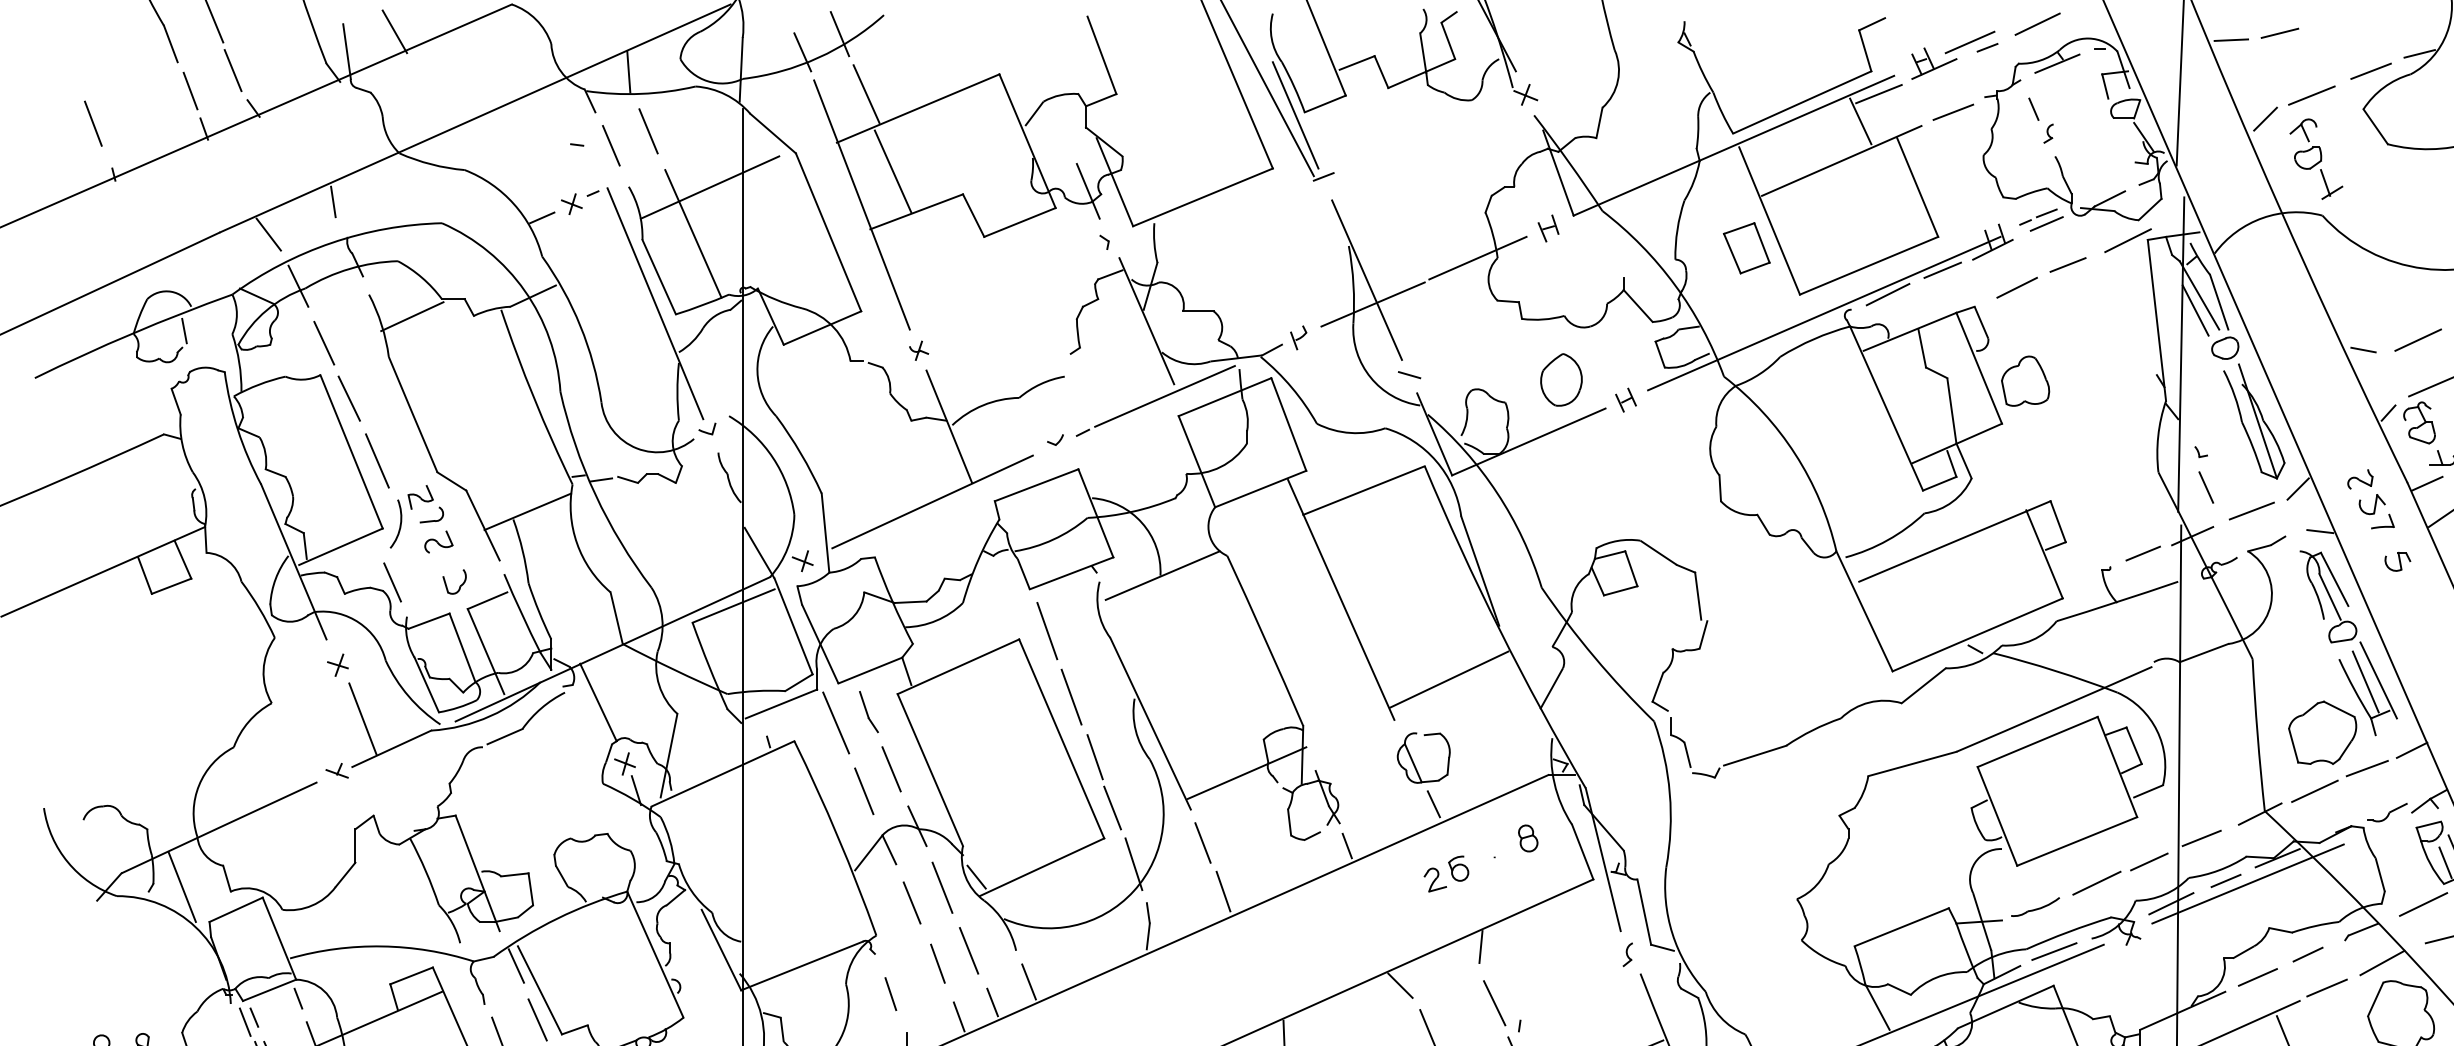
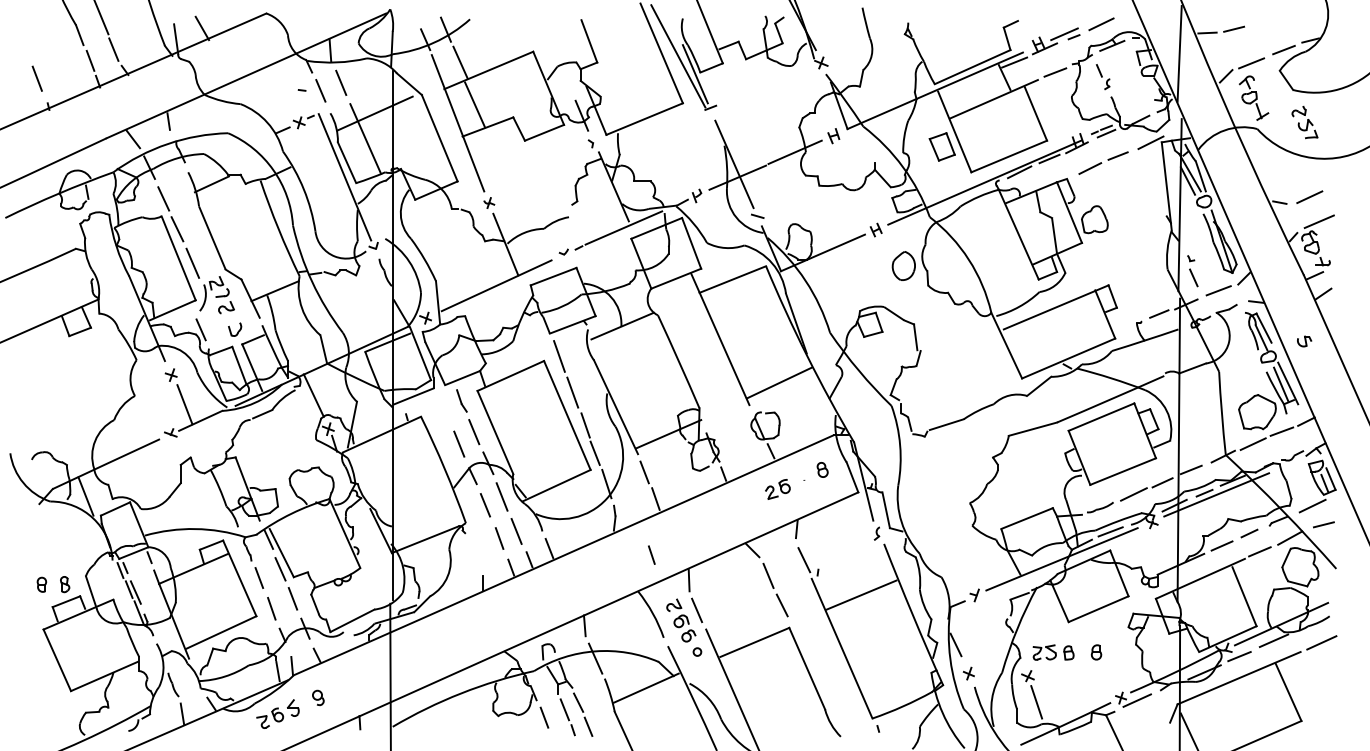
part: (1560, 379) -> (903, 265), moved
part: (2370, 499) -> (1304, 122), moved
part: (2397, 561) -> (1304, 341), moved
line: (835, 722) -> (443, 406), removed
line: (890, 992) -> (651, 554), moved

